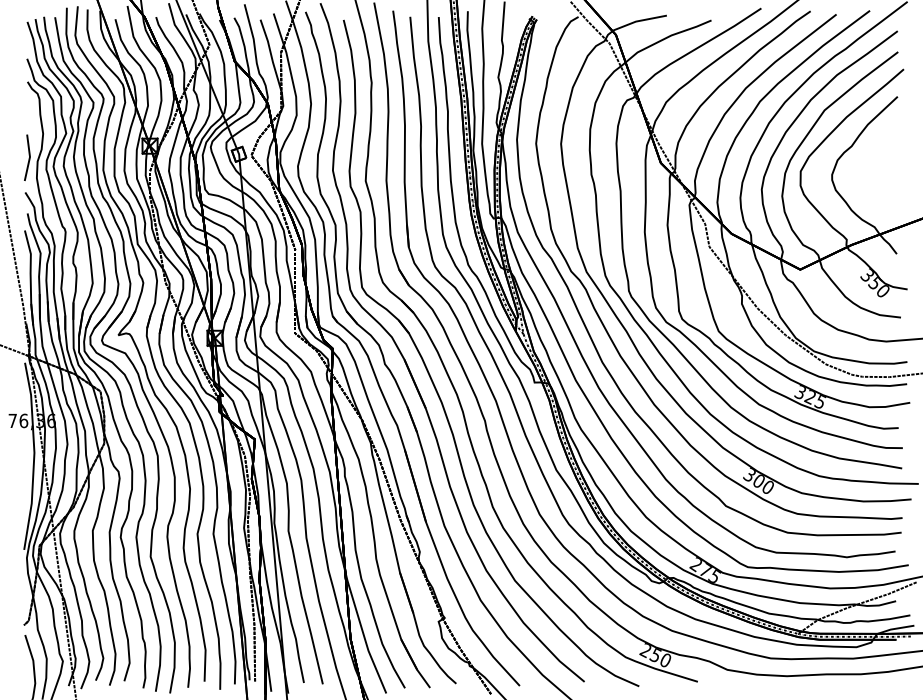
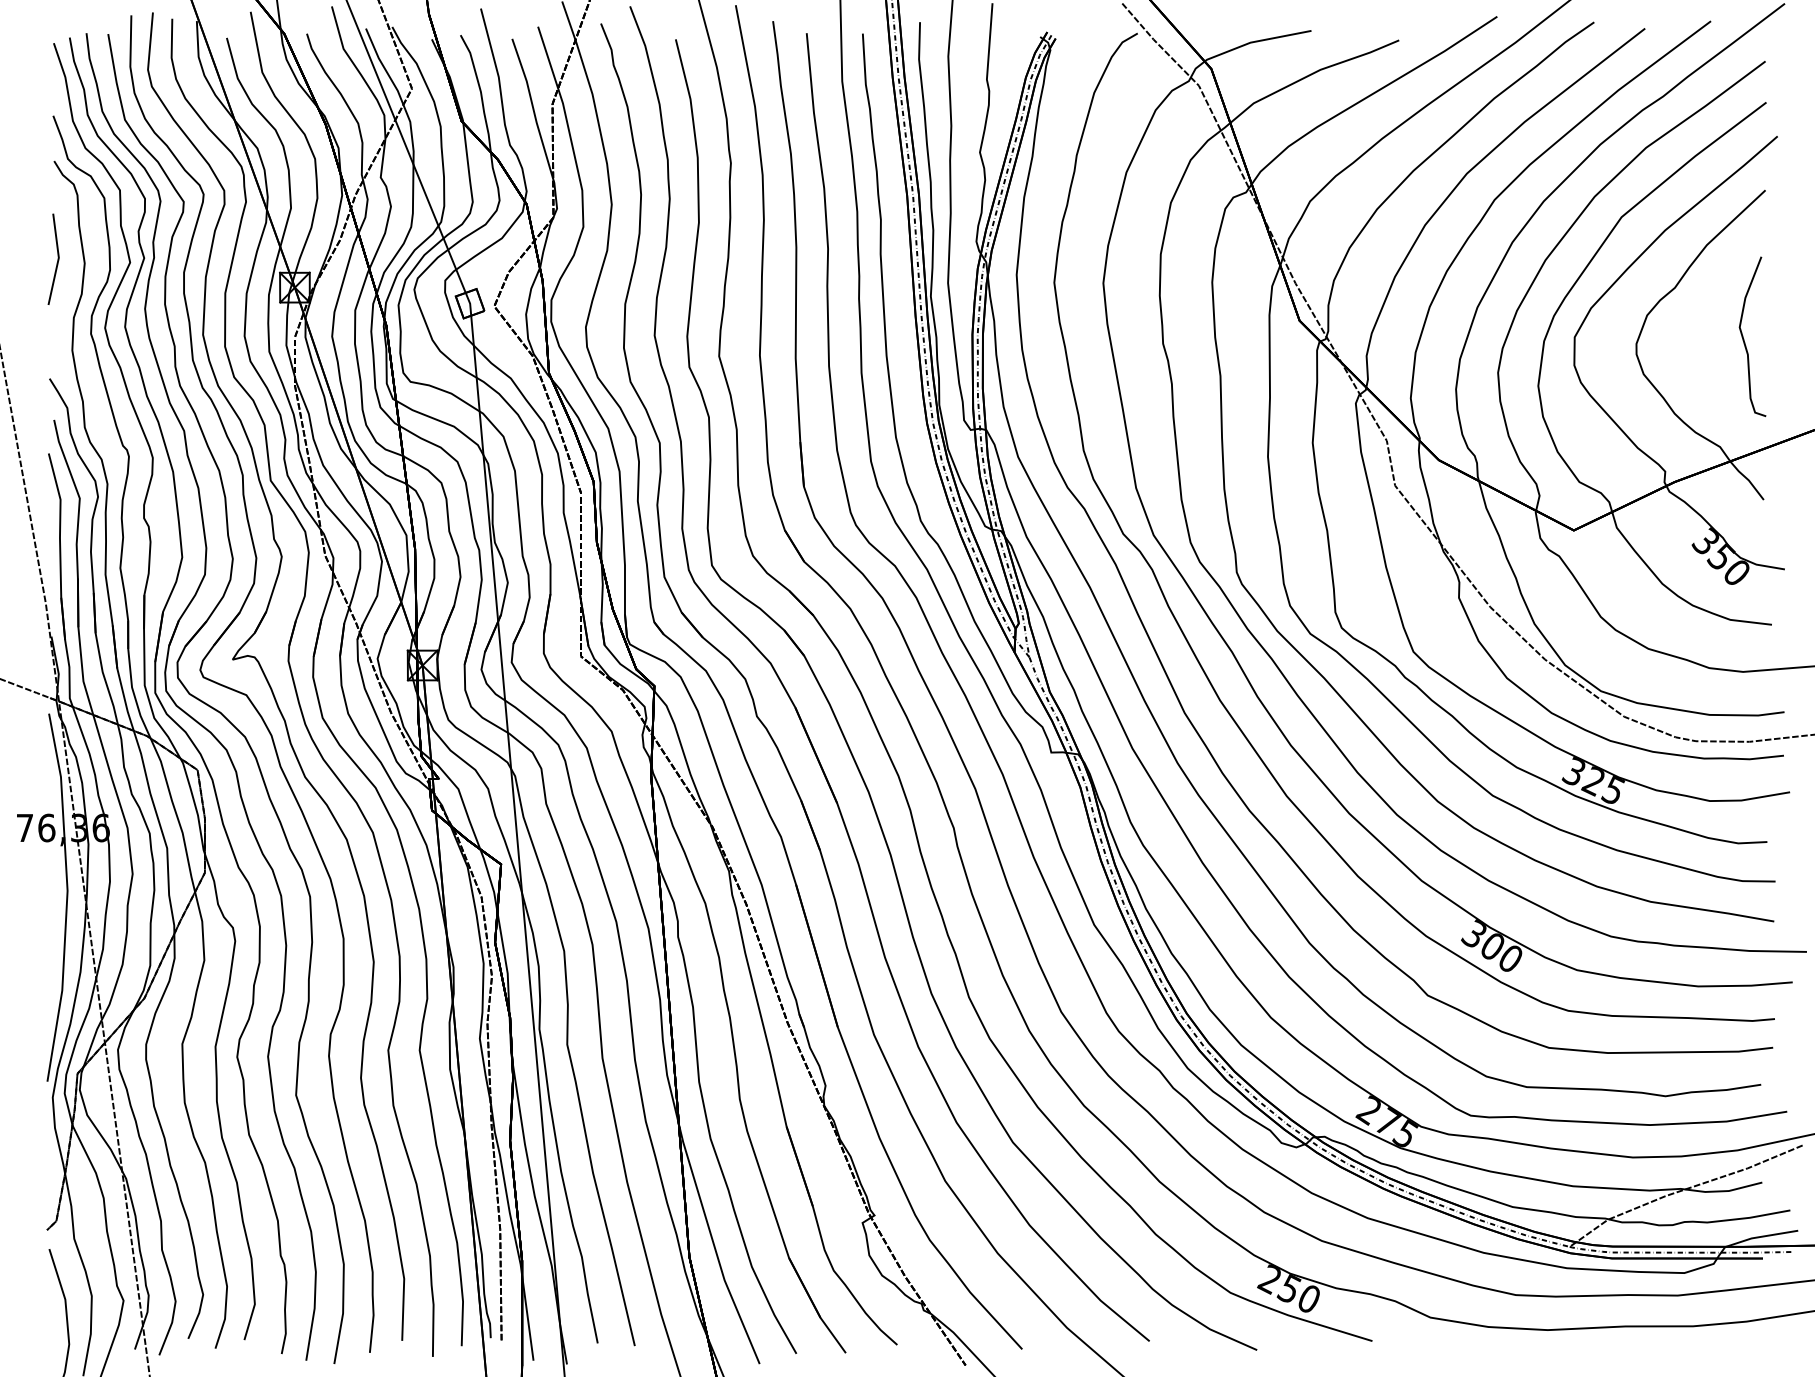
line: (28, 158) -> (55, 260), moved
curve: (887, 171) -> (1745, 337), added

